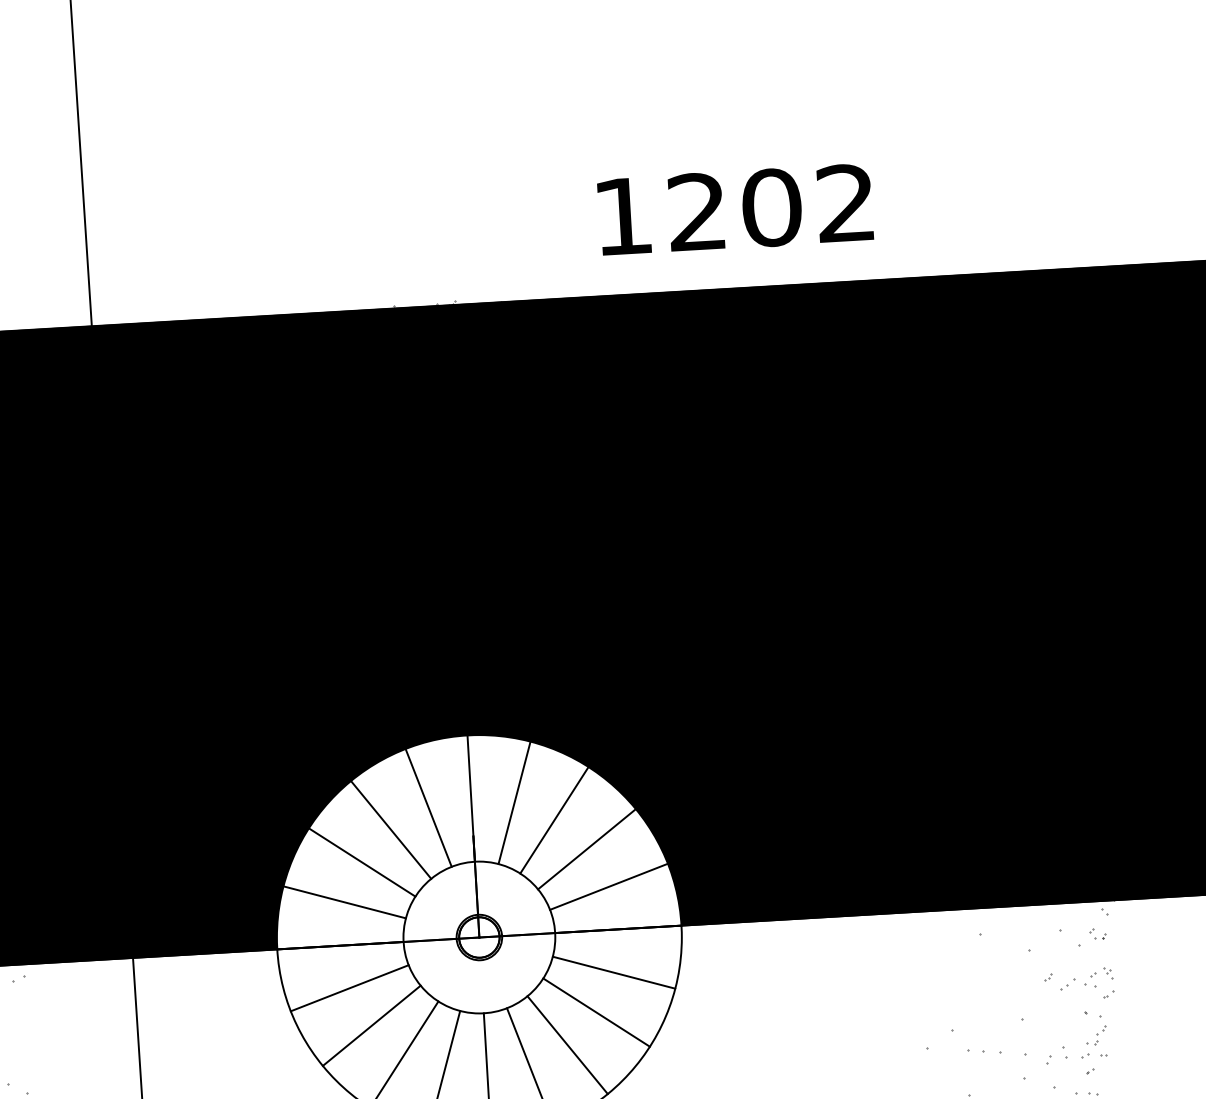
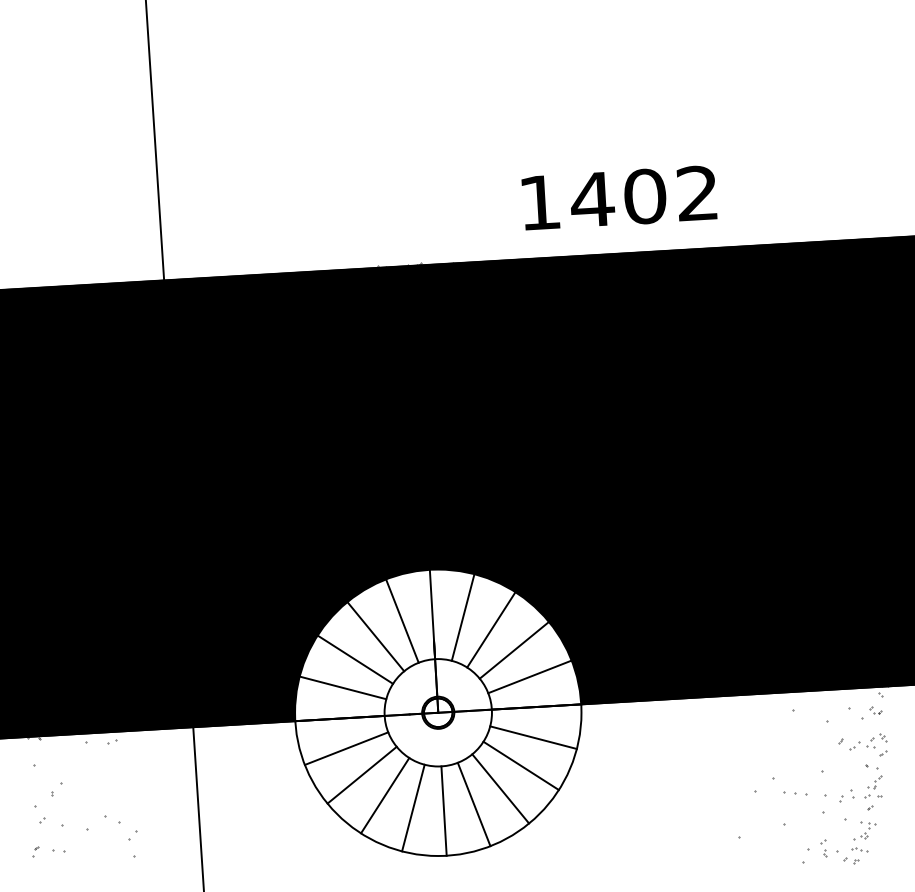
text: (698, 211) -> (593, 199), 1202 -> 1402

